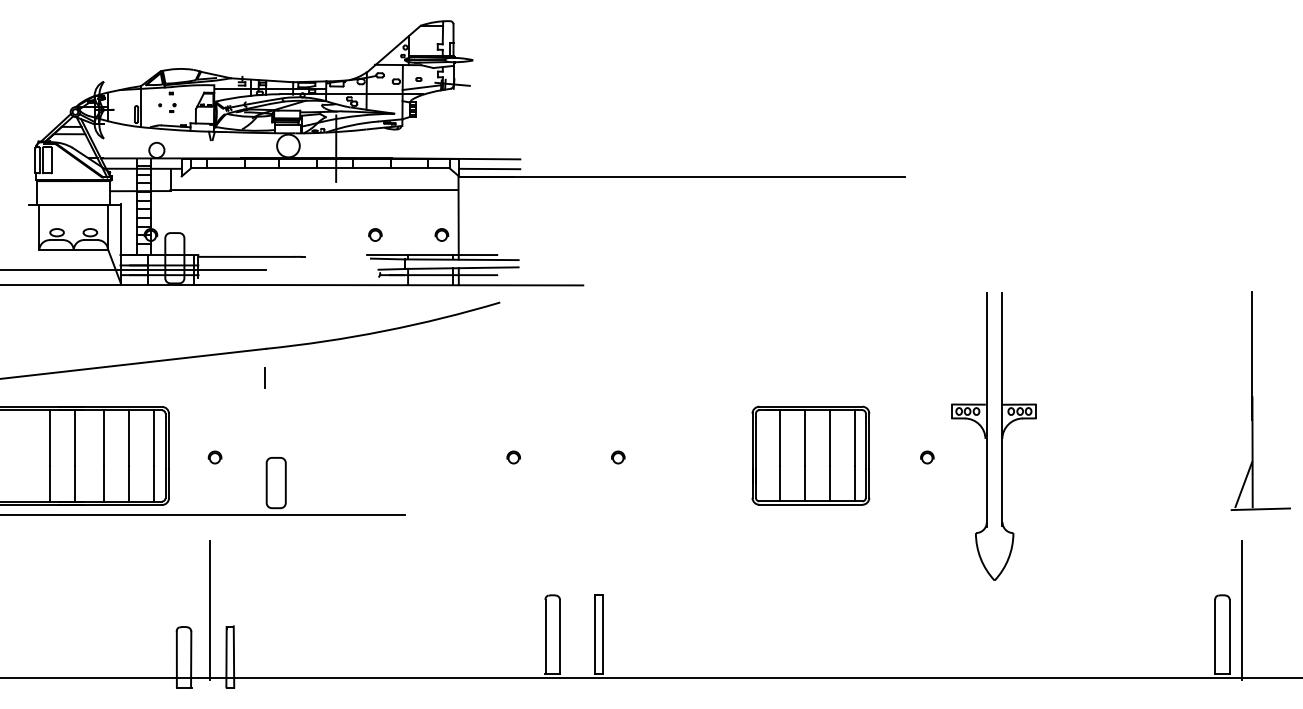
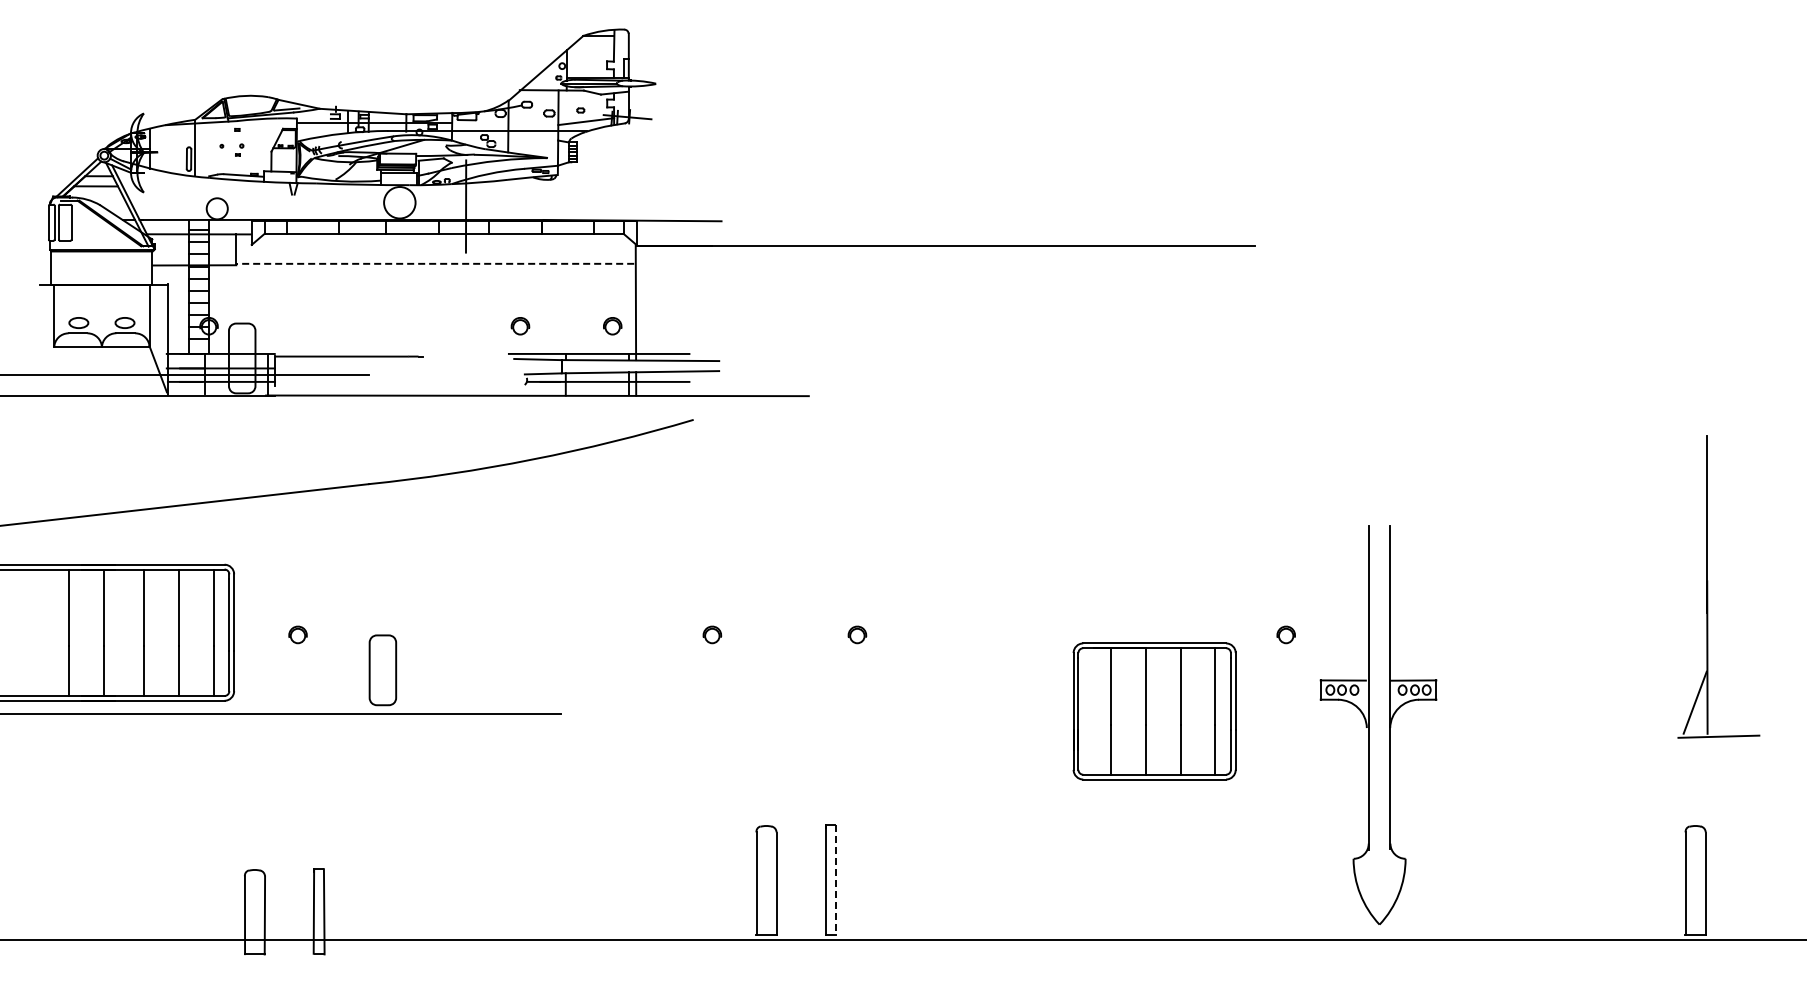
line: (489, 168) -> (678, 234), removed
line: (313, 189) -> (434, 263), solid -> dashed
line: (265, 377) -> (367, 523), removed
part: (1253, 400) -> (1708, 586), moved
part: (987, 436) -> (1369, 724), moved
part: (810, 455) -> (1154, 711), moved
line: (210, 610) -> (291, 846), removed
line: (1242, 610) -> (1723, 846), removed
line: (602, 634) -> (835, 880), solid -> dashed

